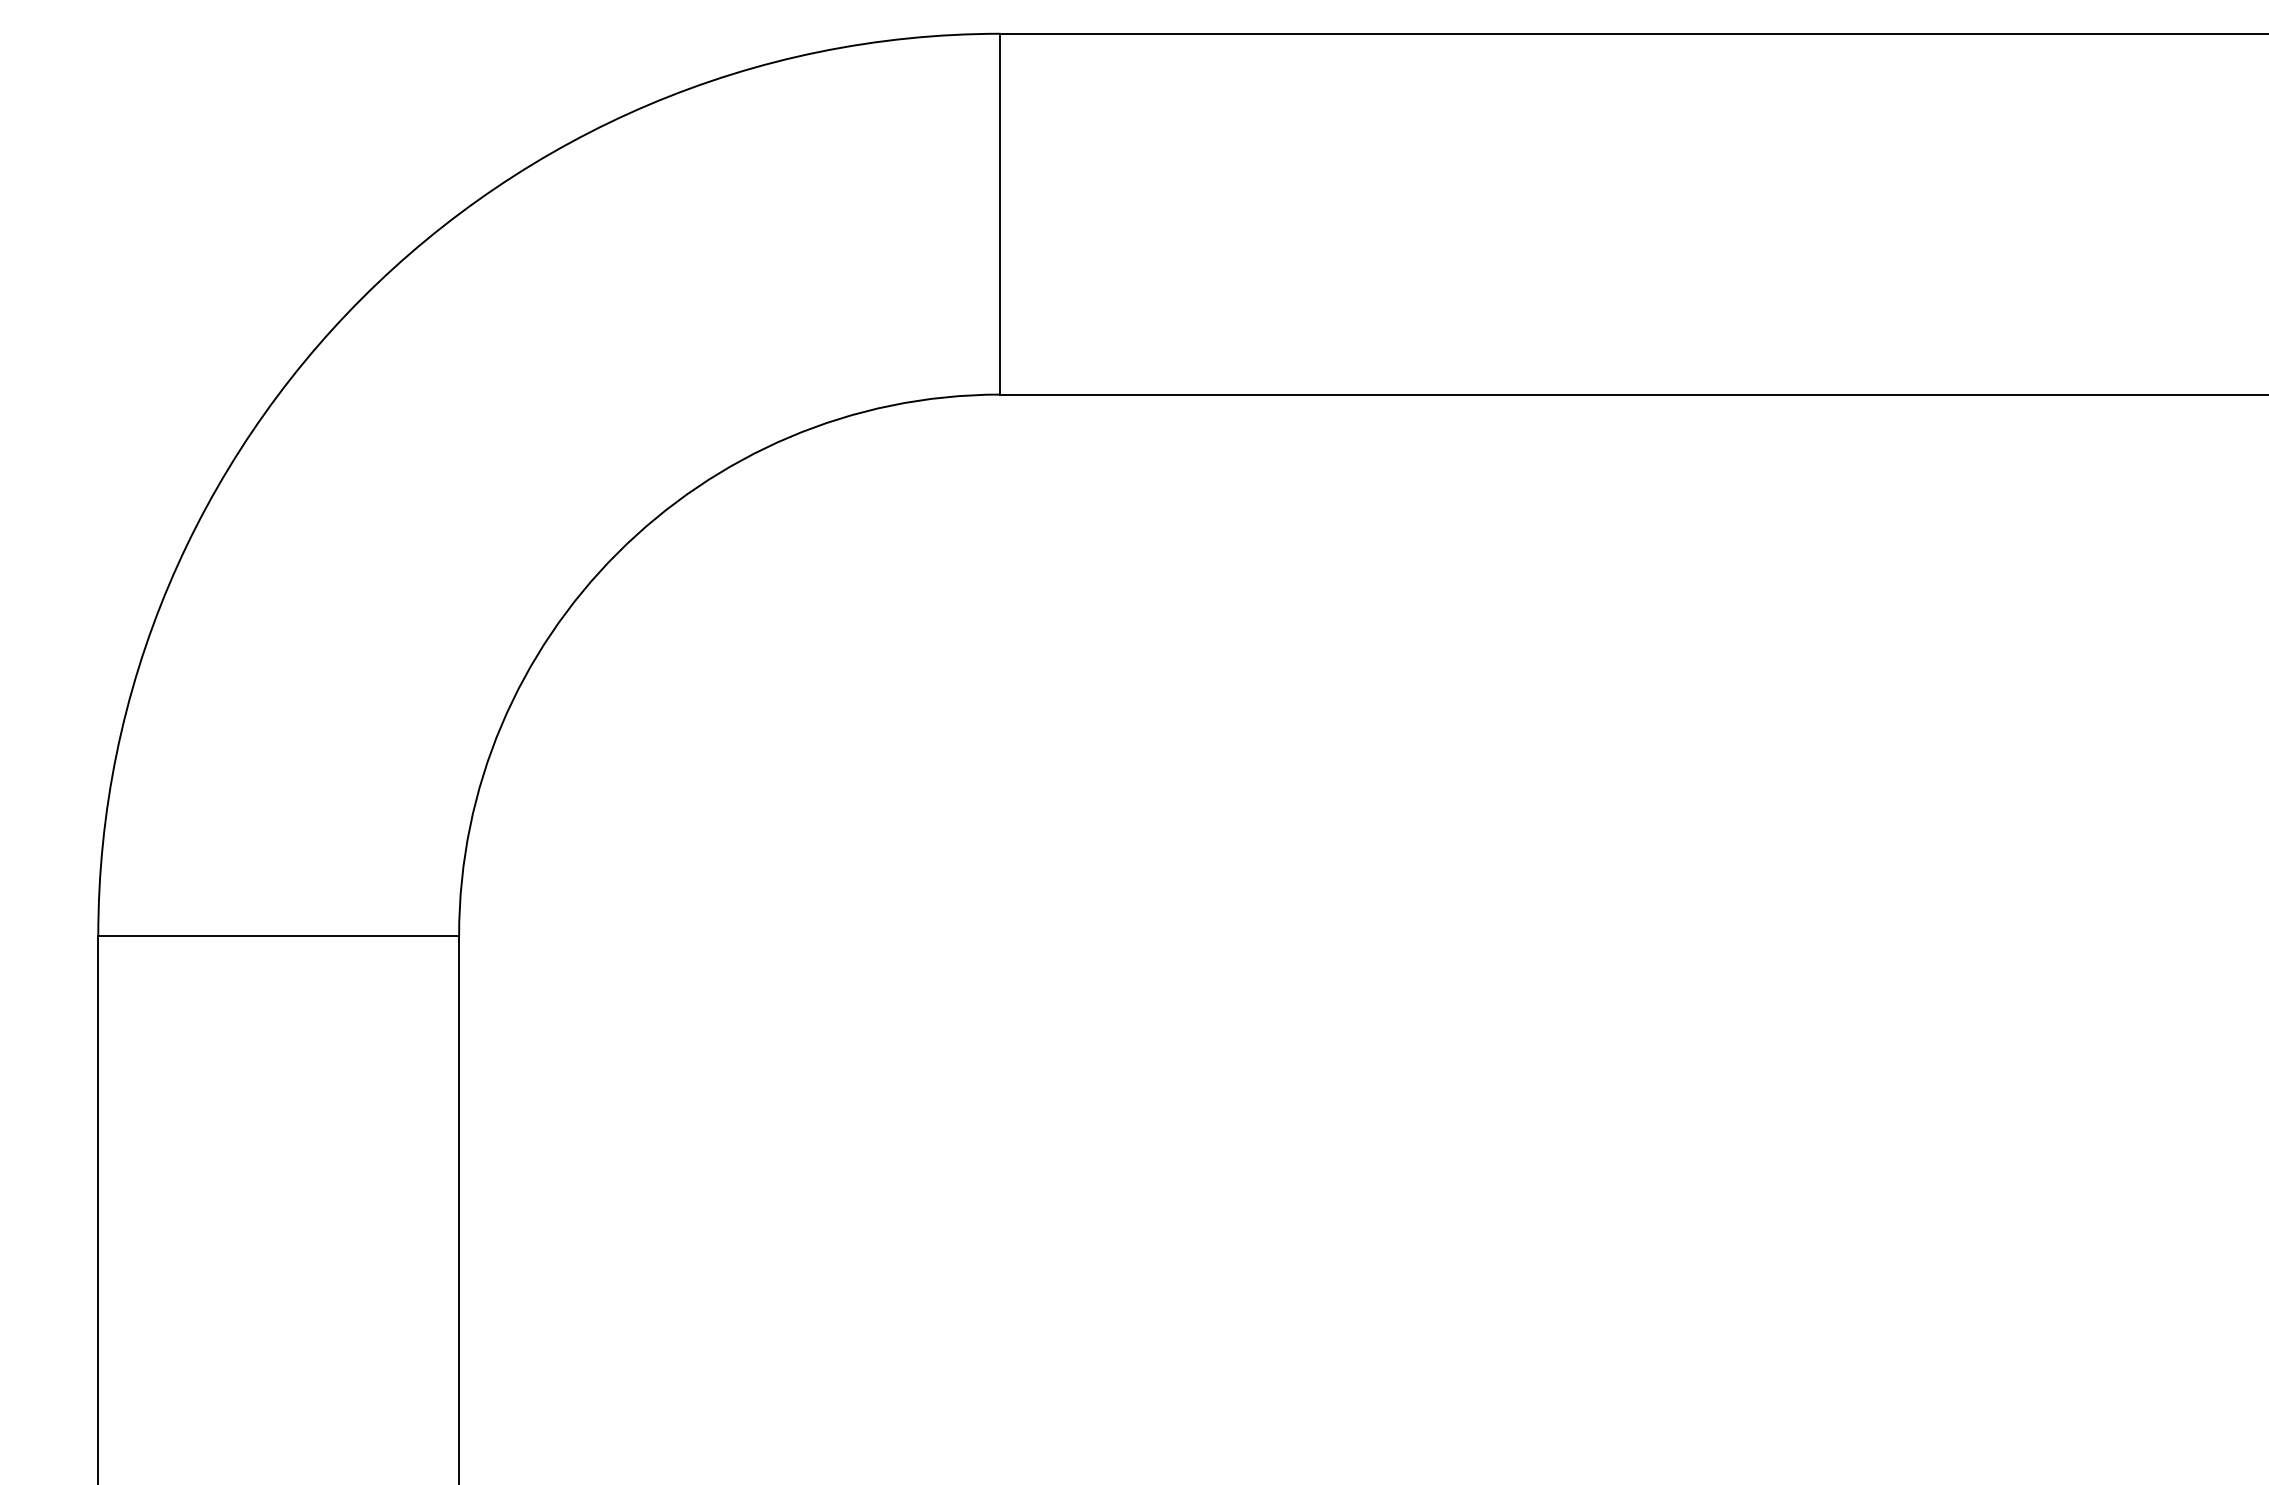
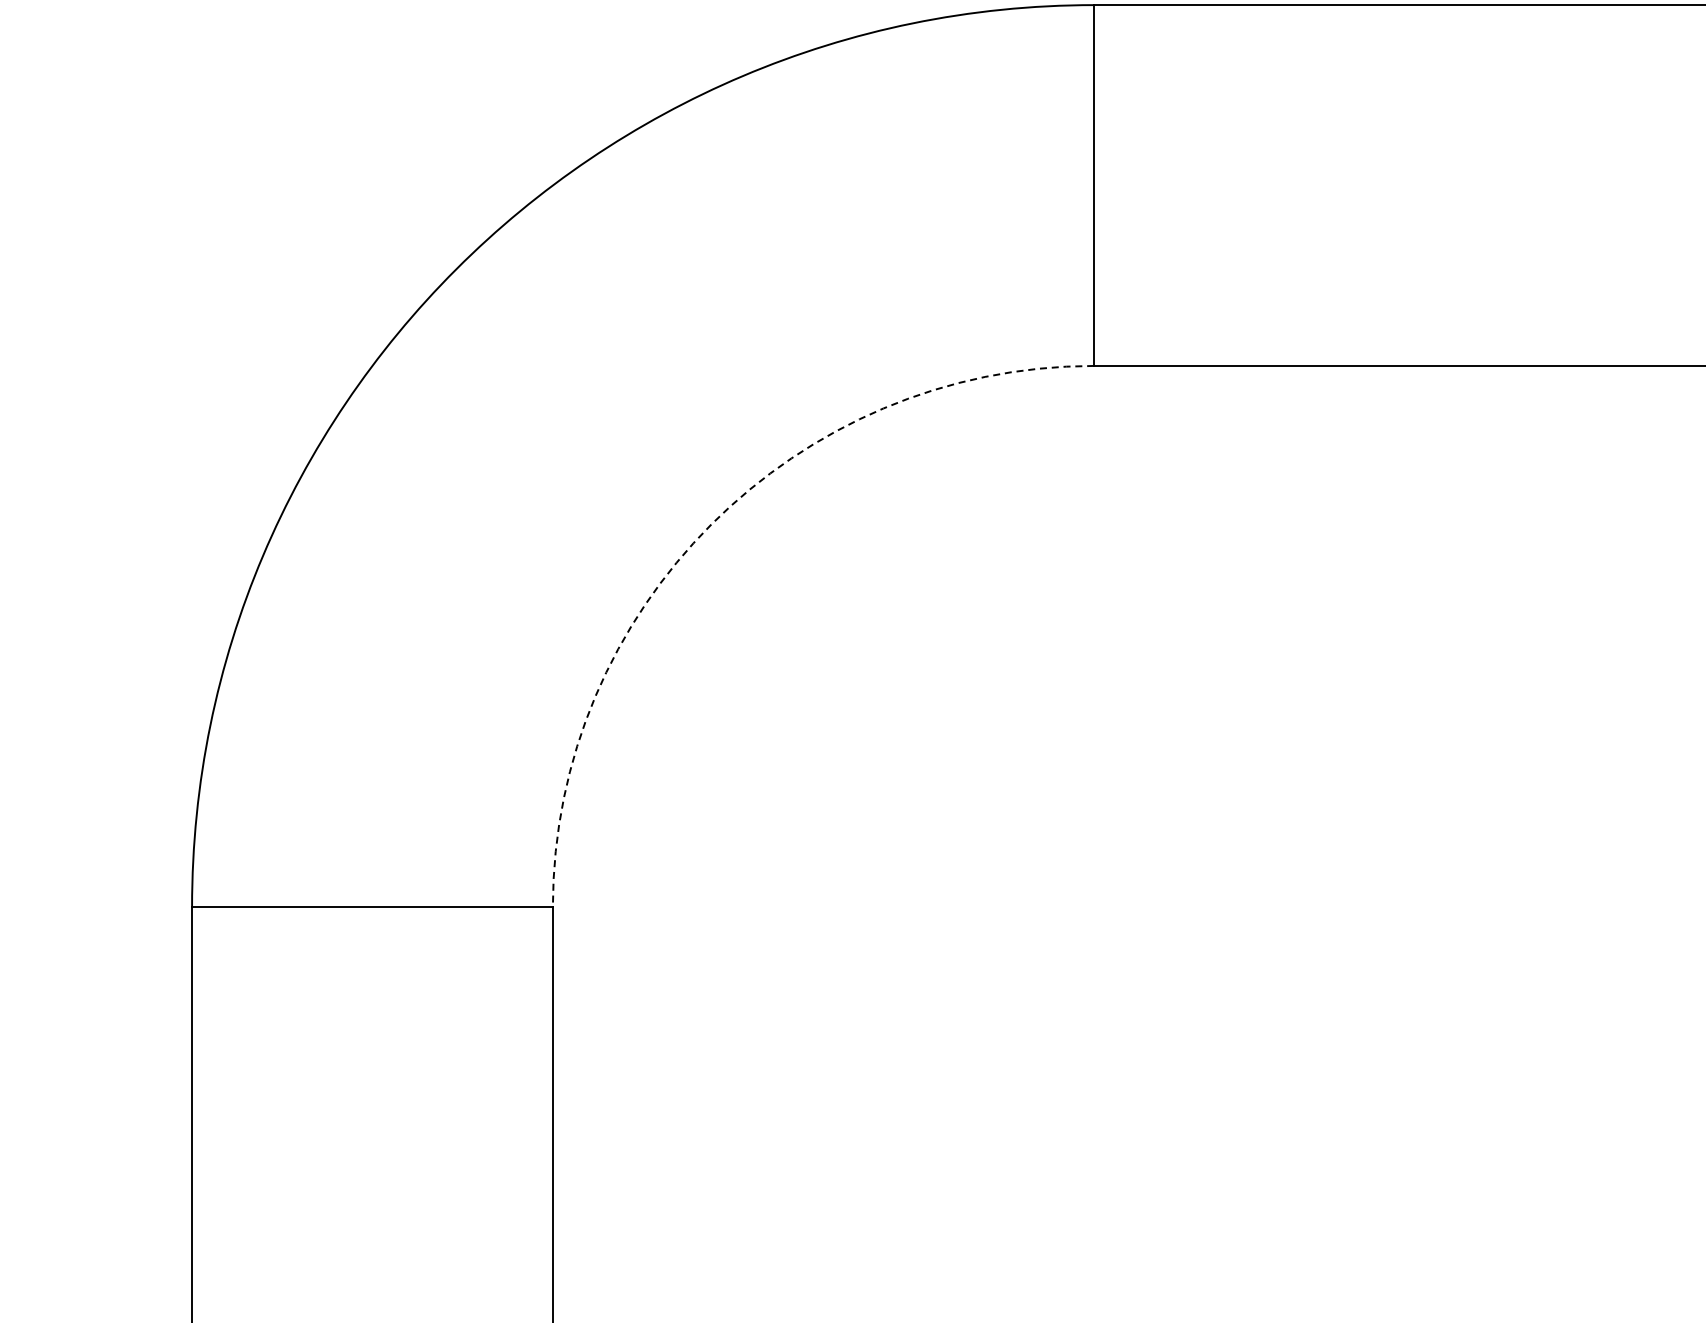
arc: (617, 553) -> (711, 524), solid -> dashed

